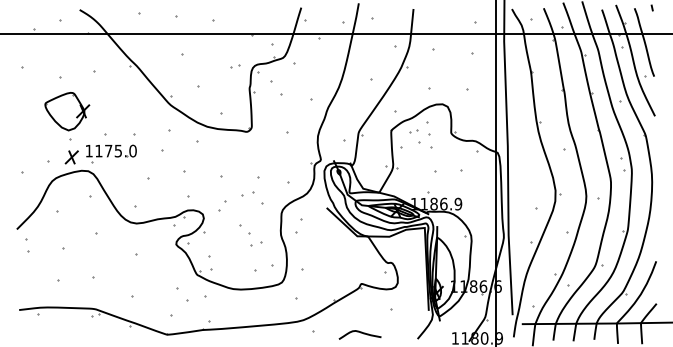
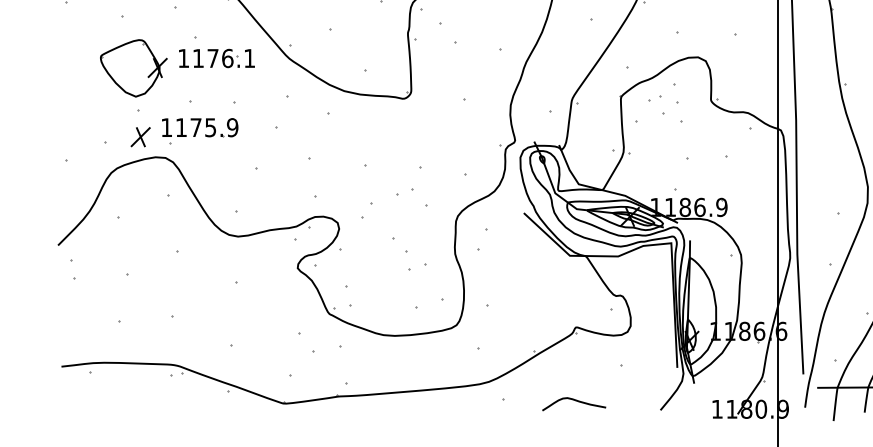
part: (122, 100) -> (216, 51), added
text: (132, 151) -> (231, 128), 1175.0 -> 1175.9

